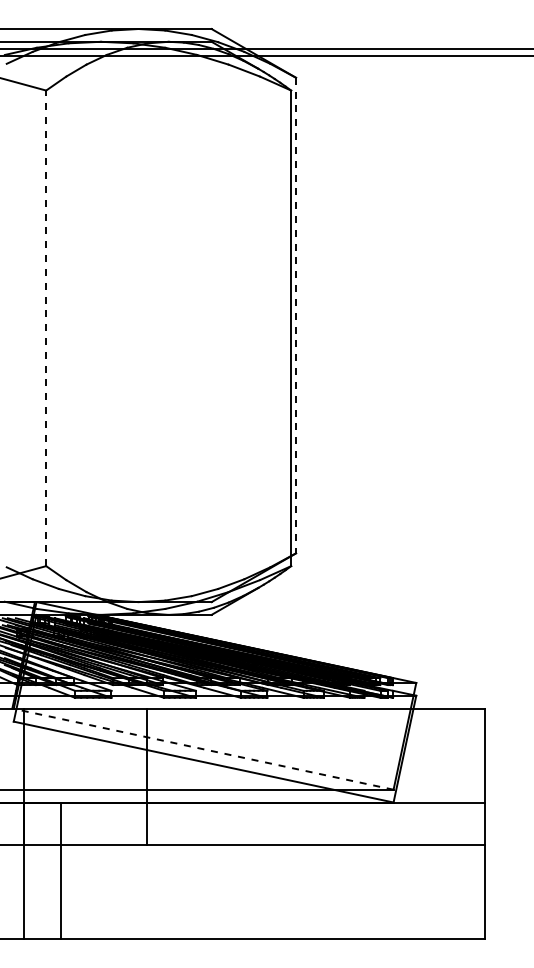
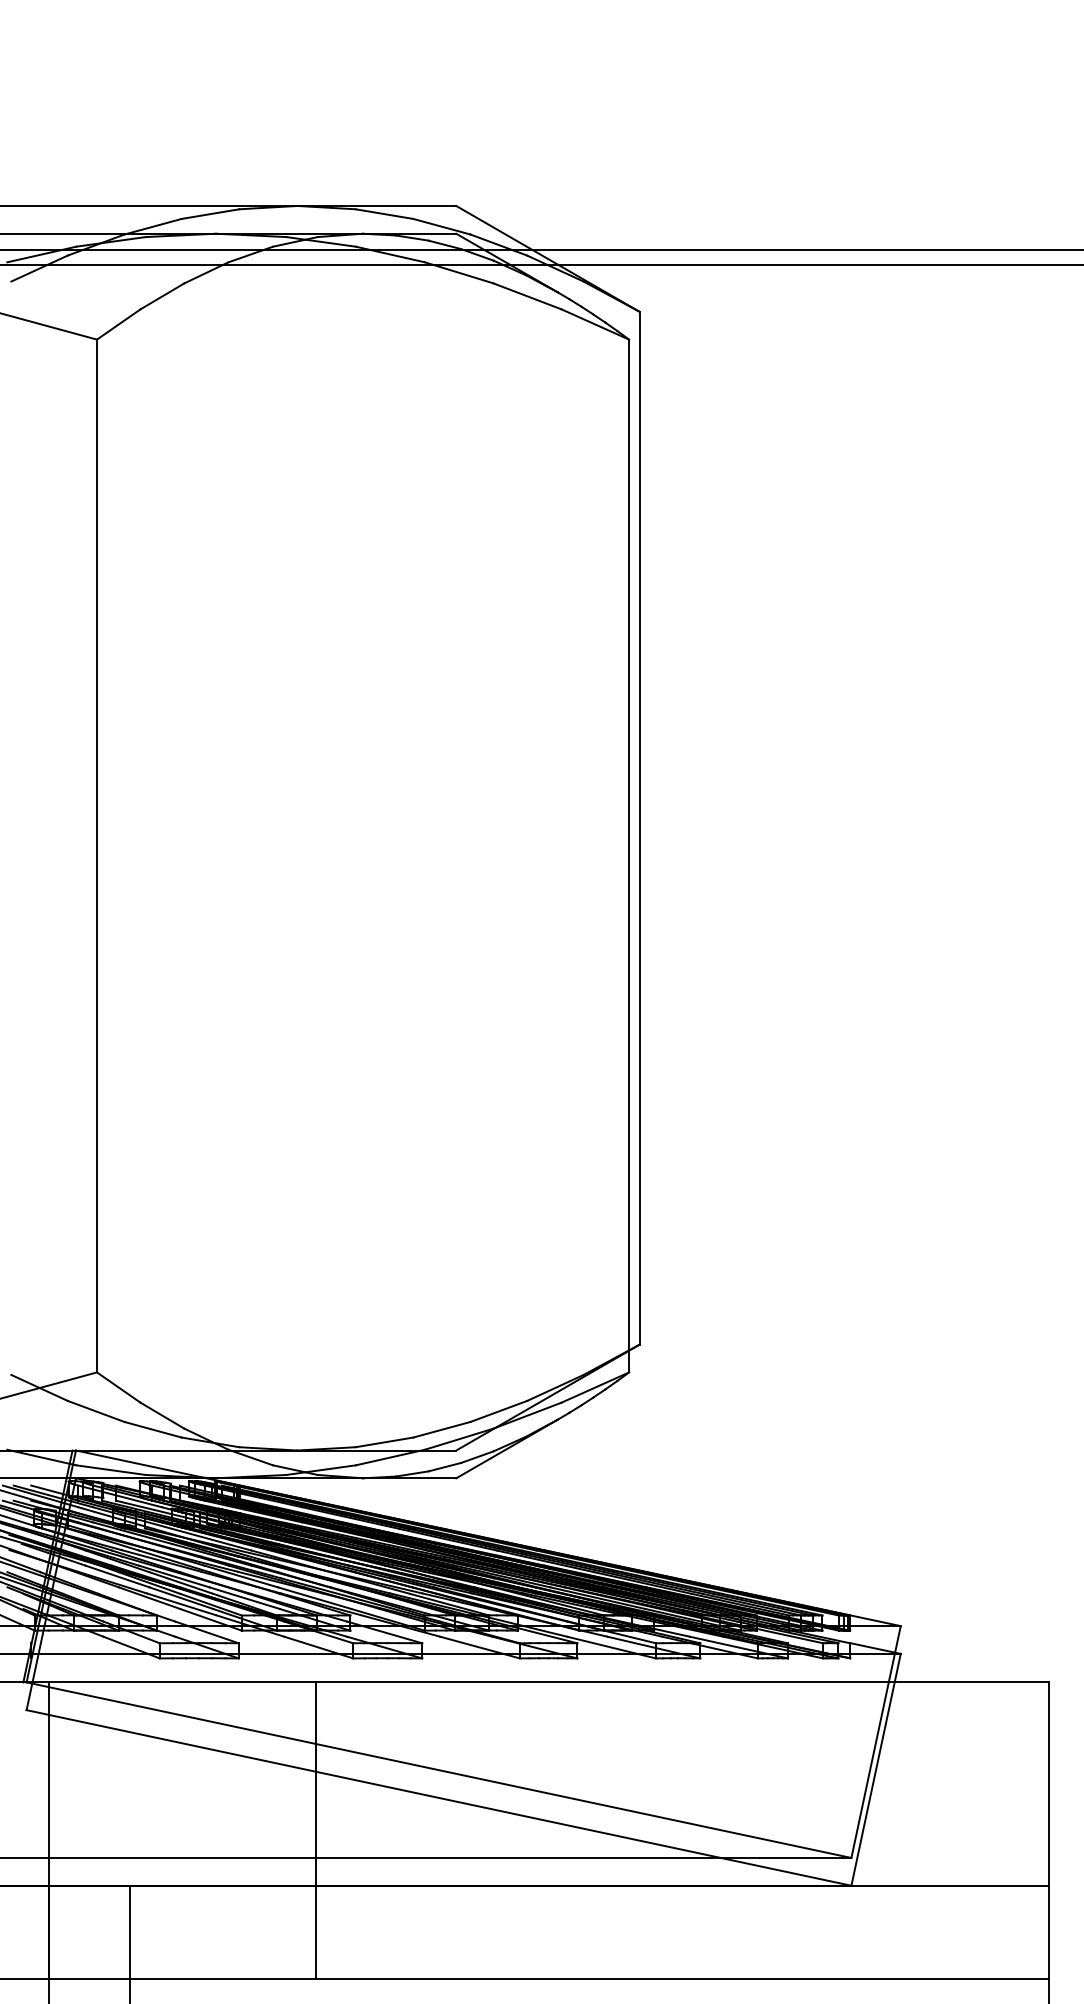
line: (296, 315) -> (640, 828), dashed -> solid
line: (46, 328) -> (97, 856), dashed -> solid
line: (203, 749) -> (438, 1770), dashed -> solid

